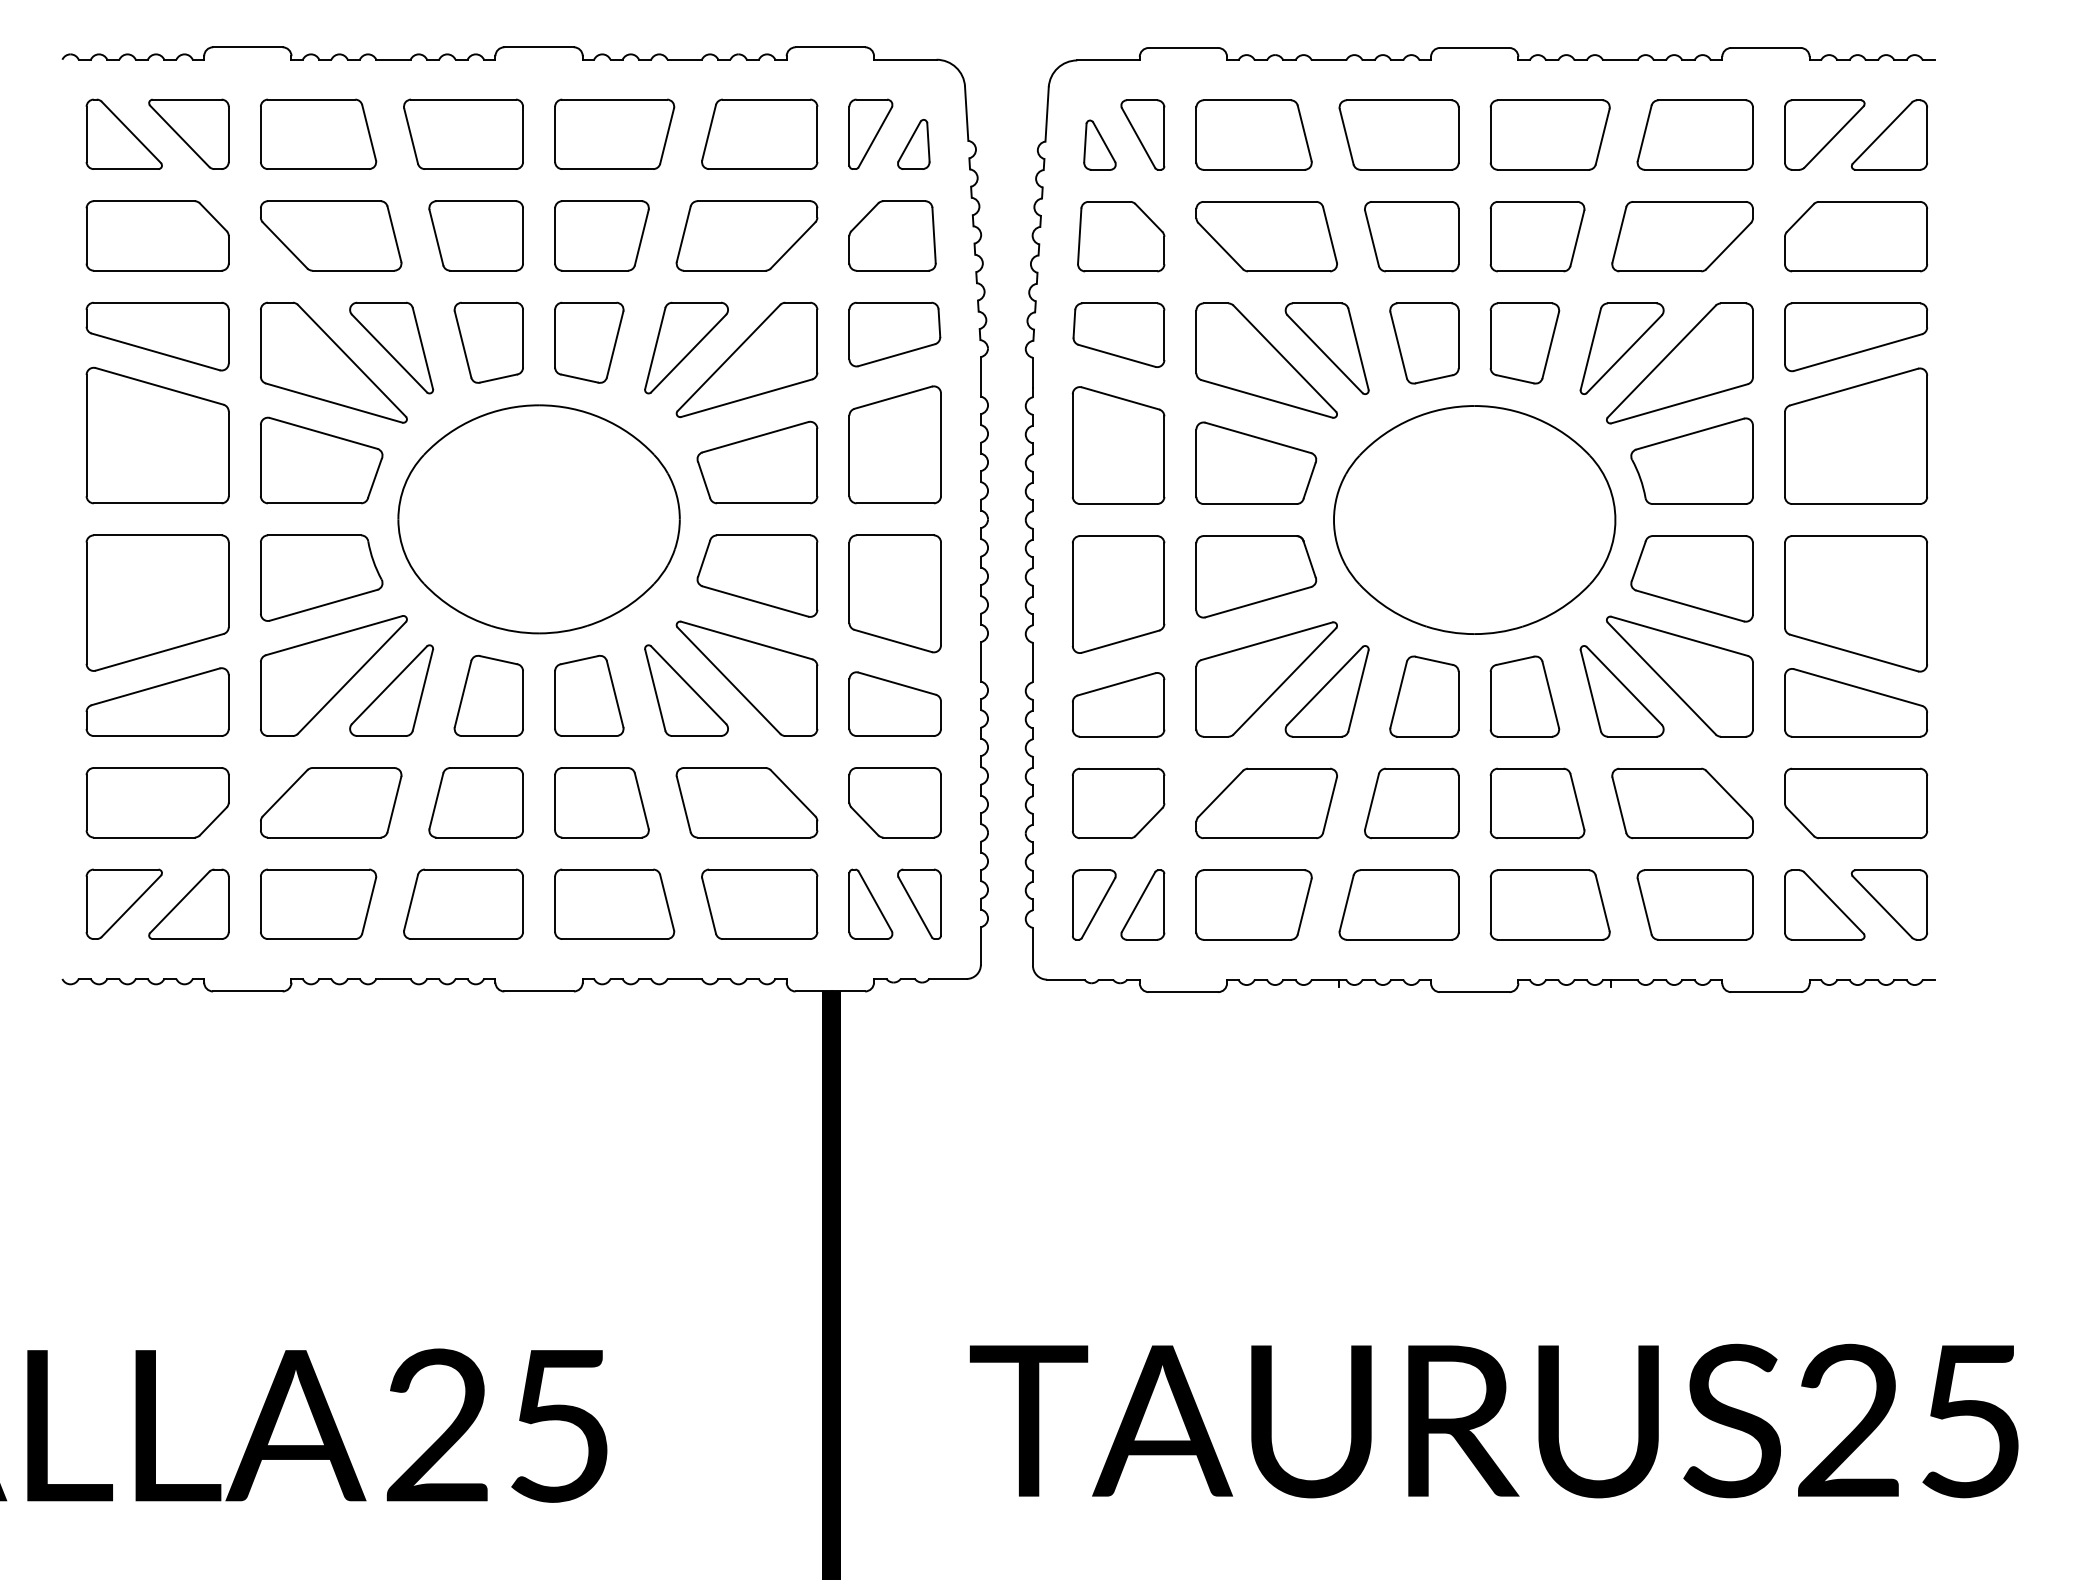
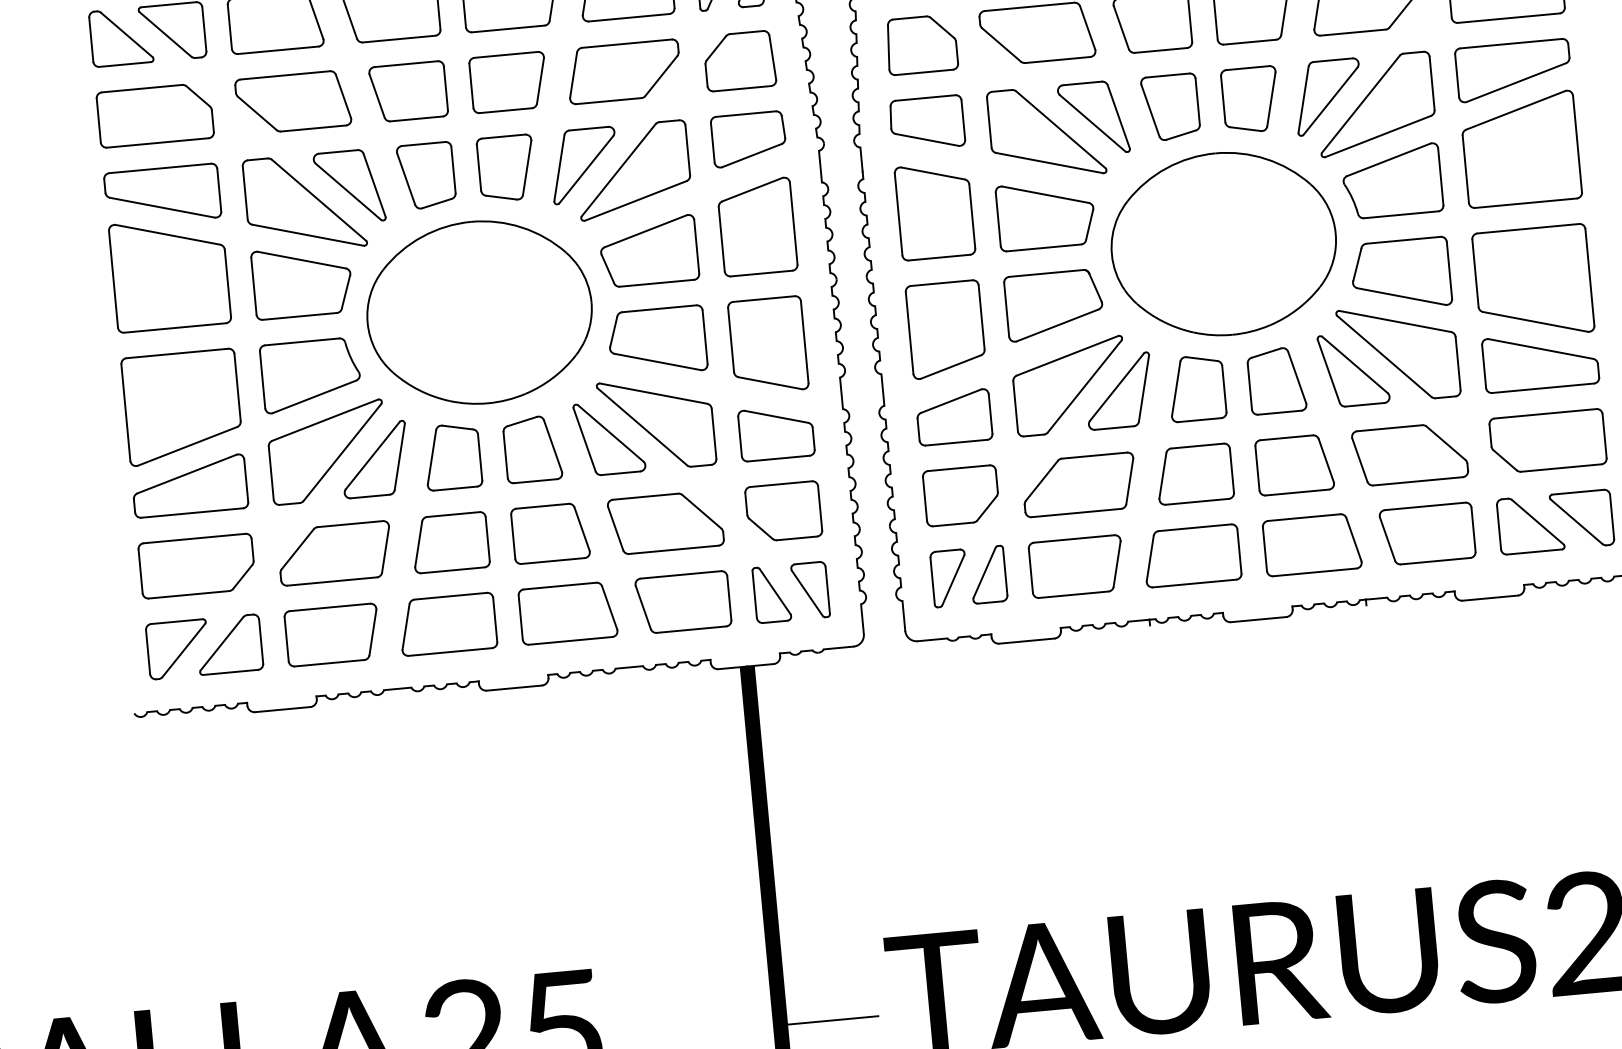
line: (892, 1442) -> (828, 1020), added

